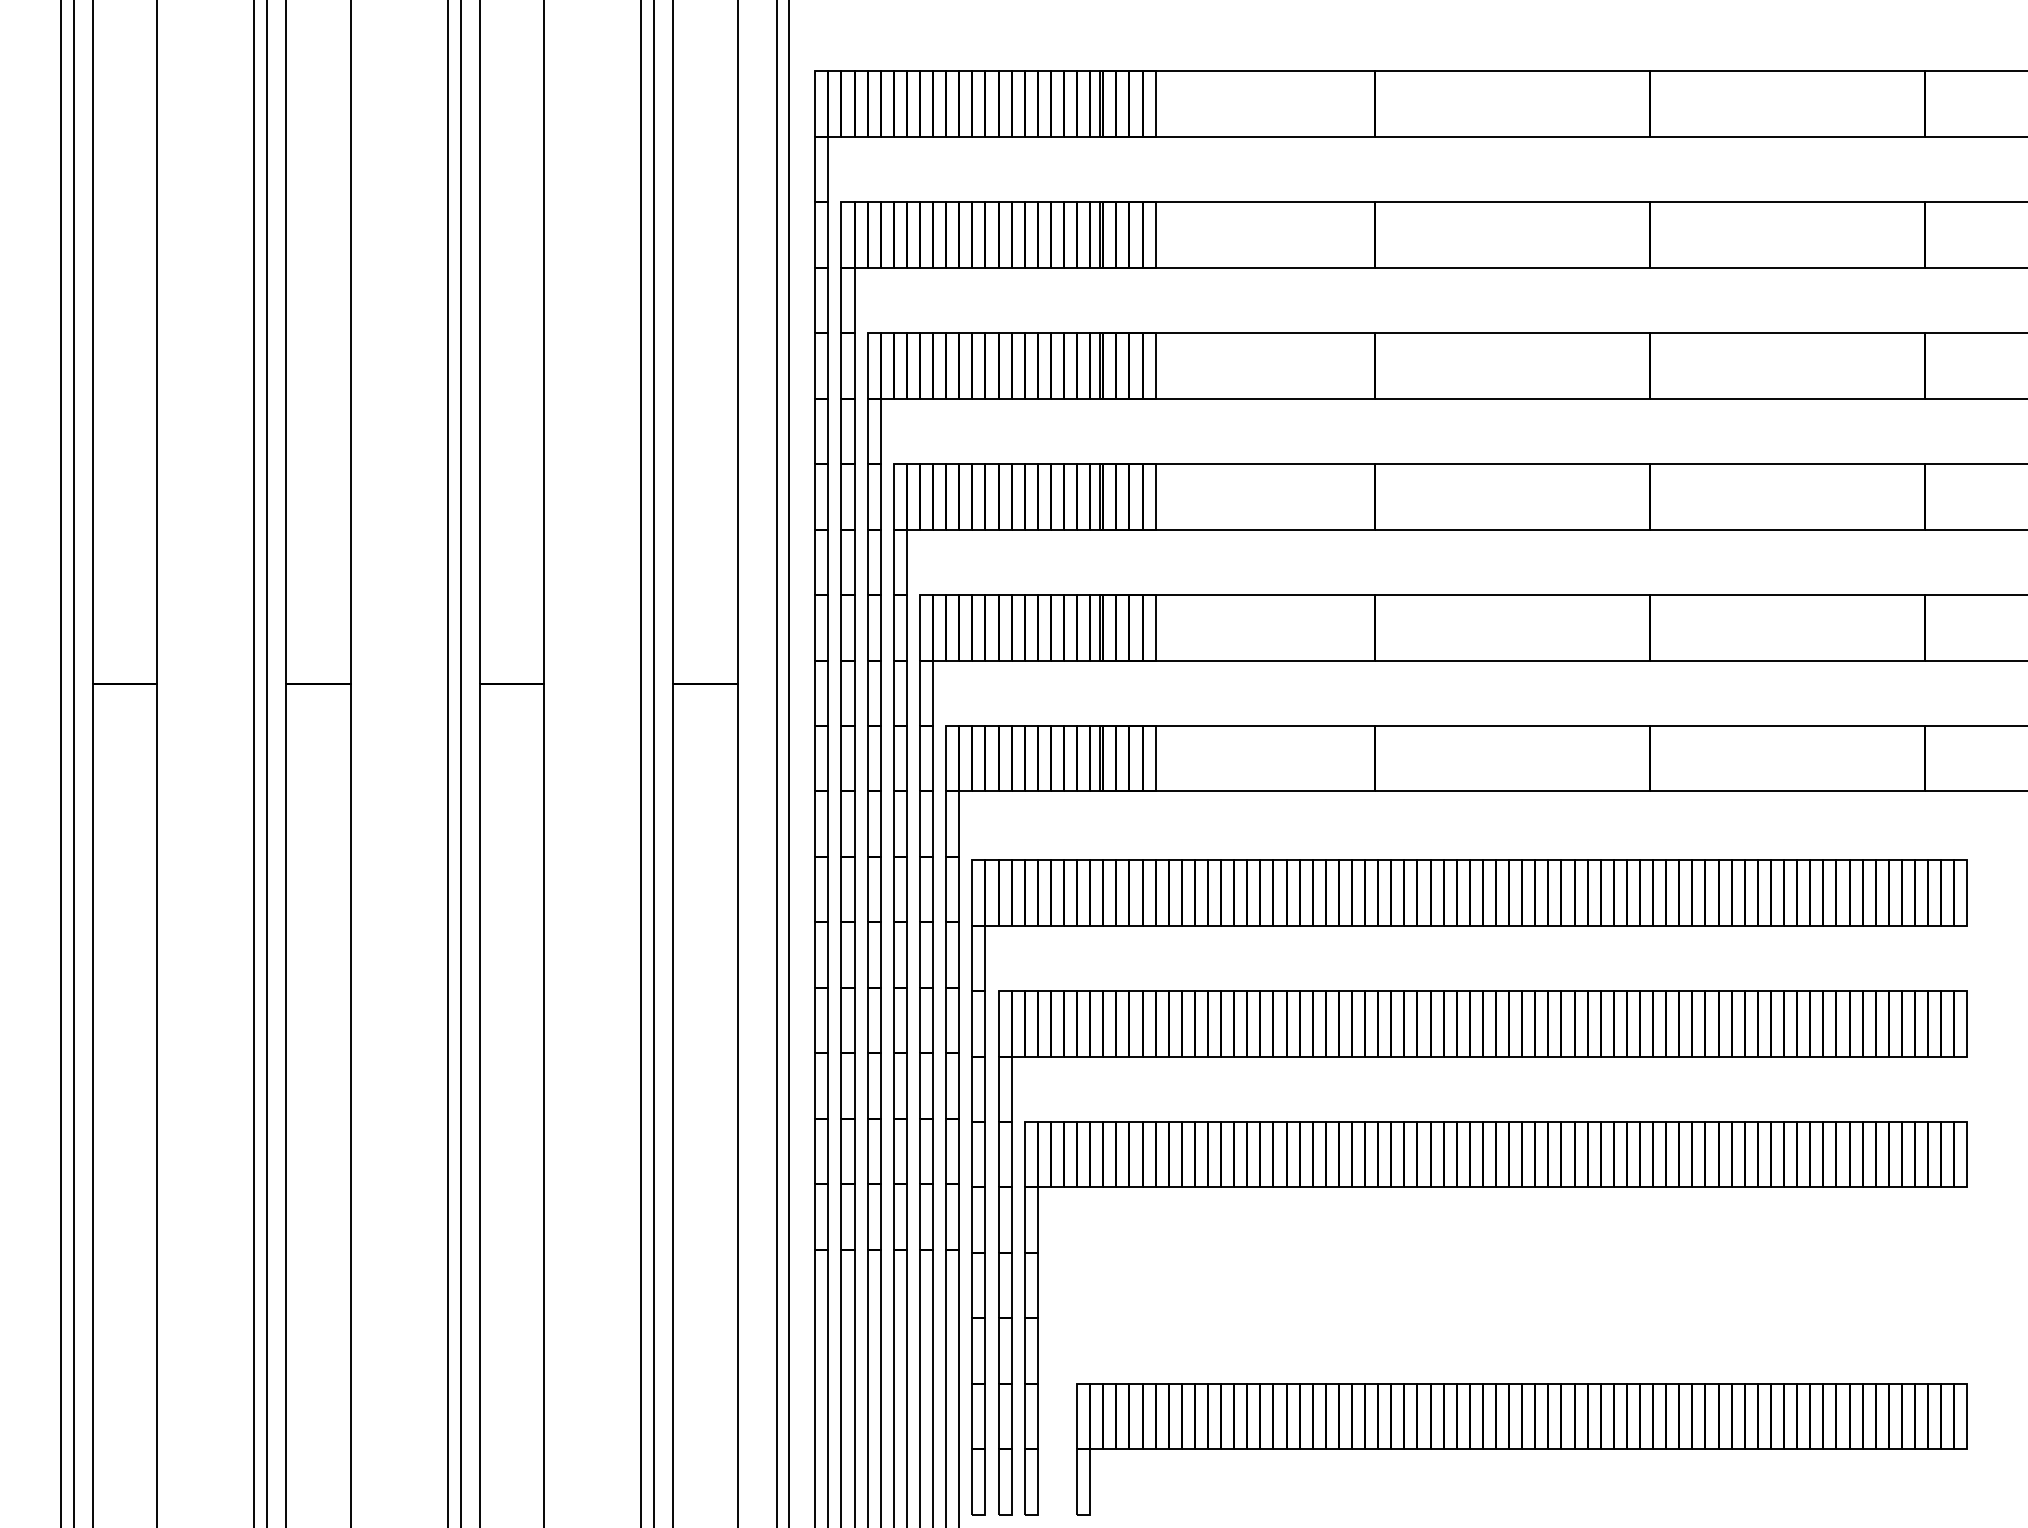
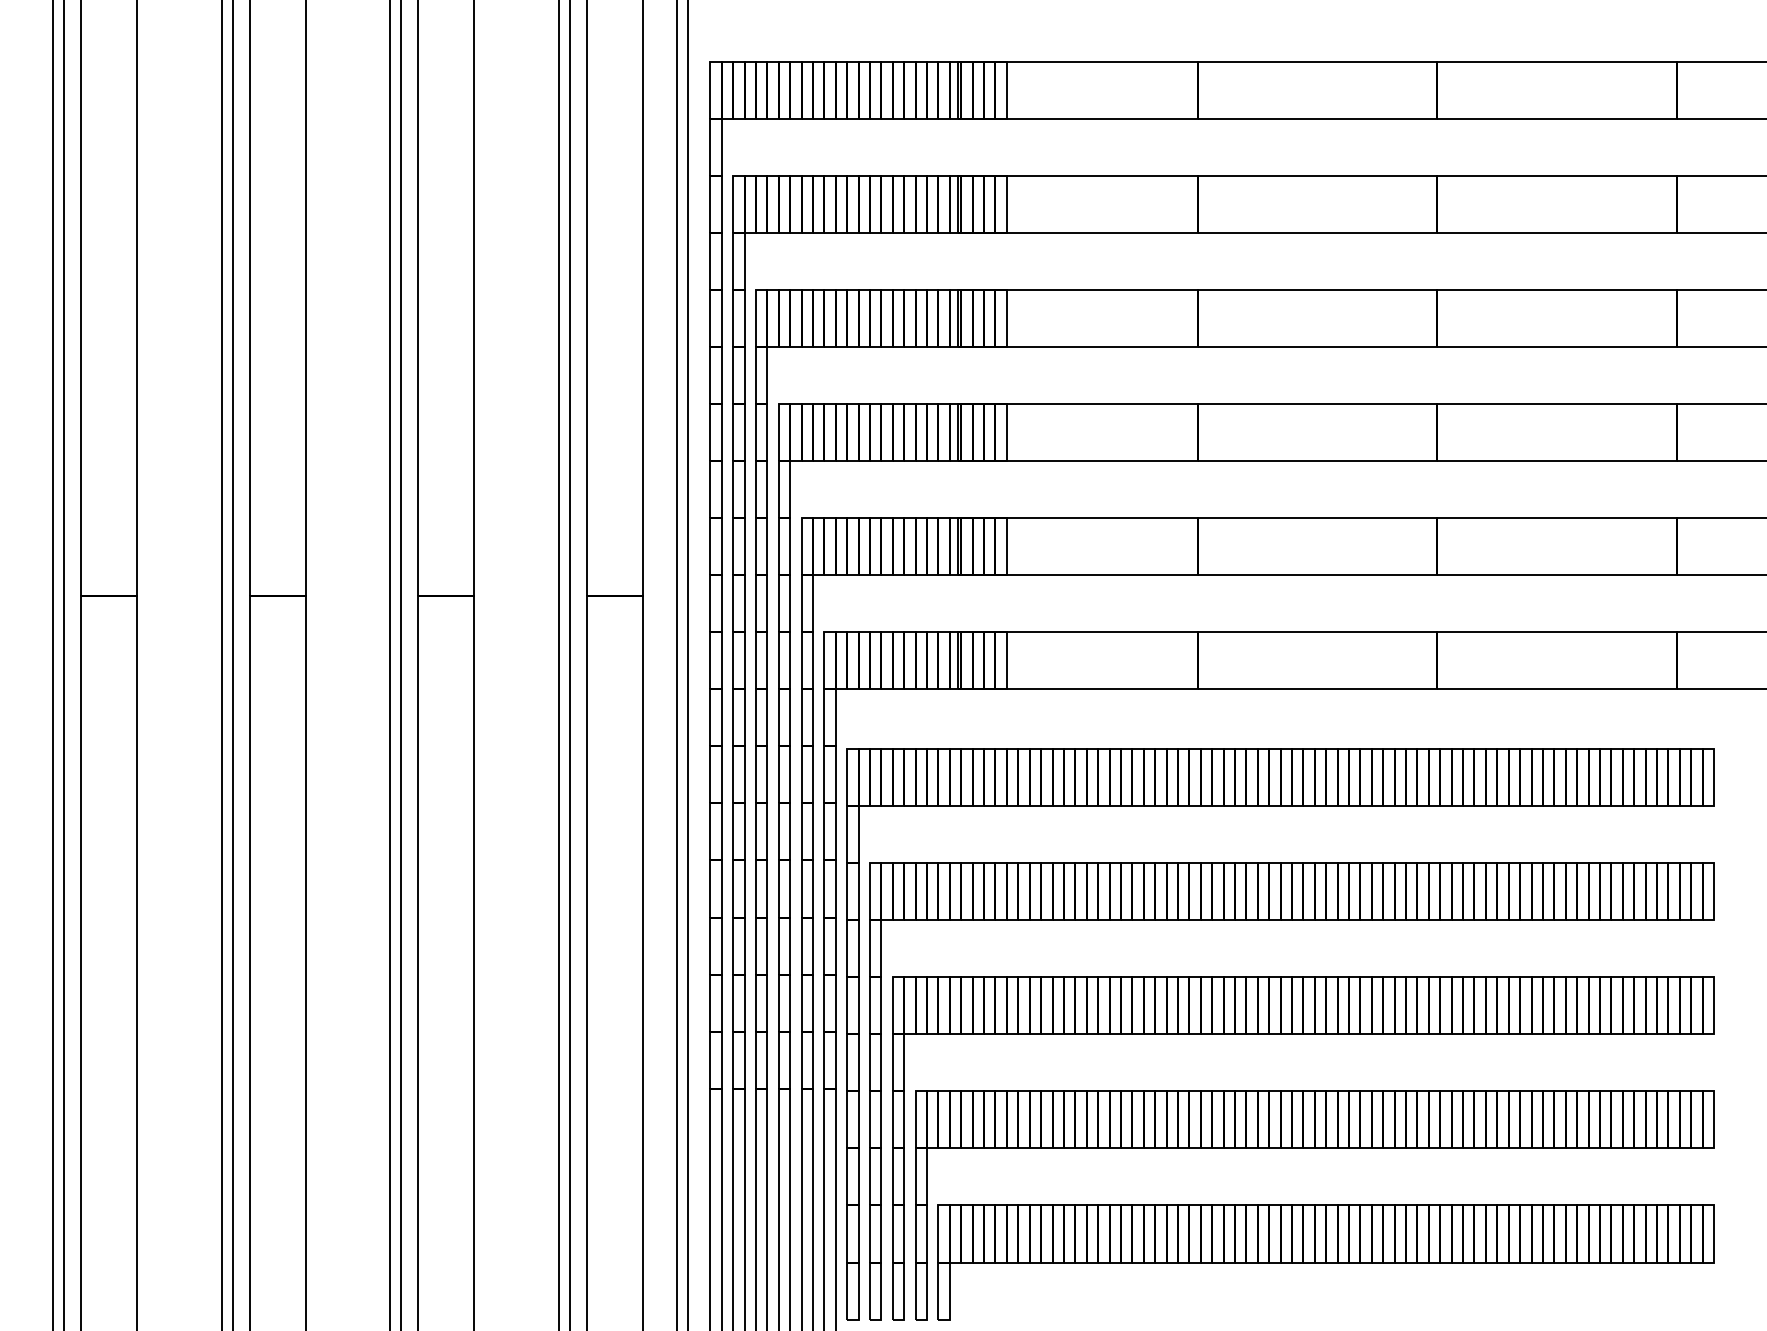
part: (1508, 1318) -> (1314, 1148), added

